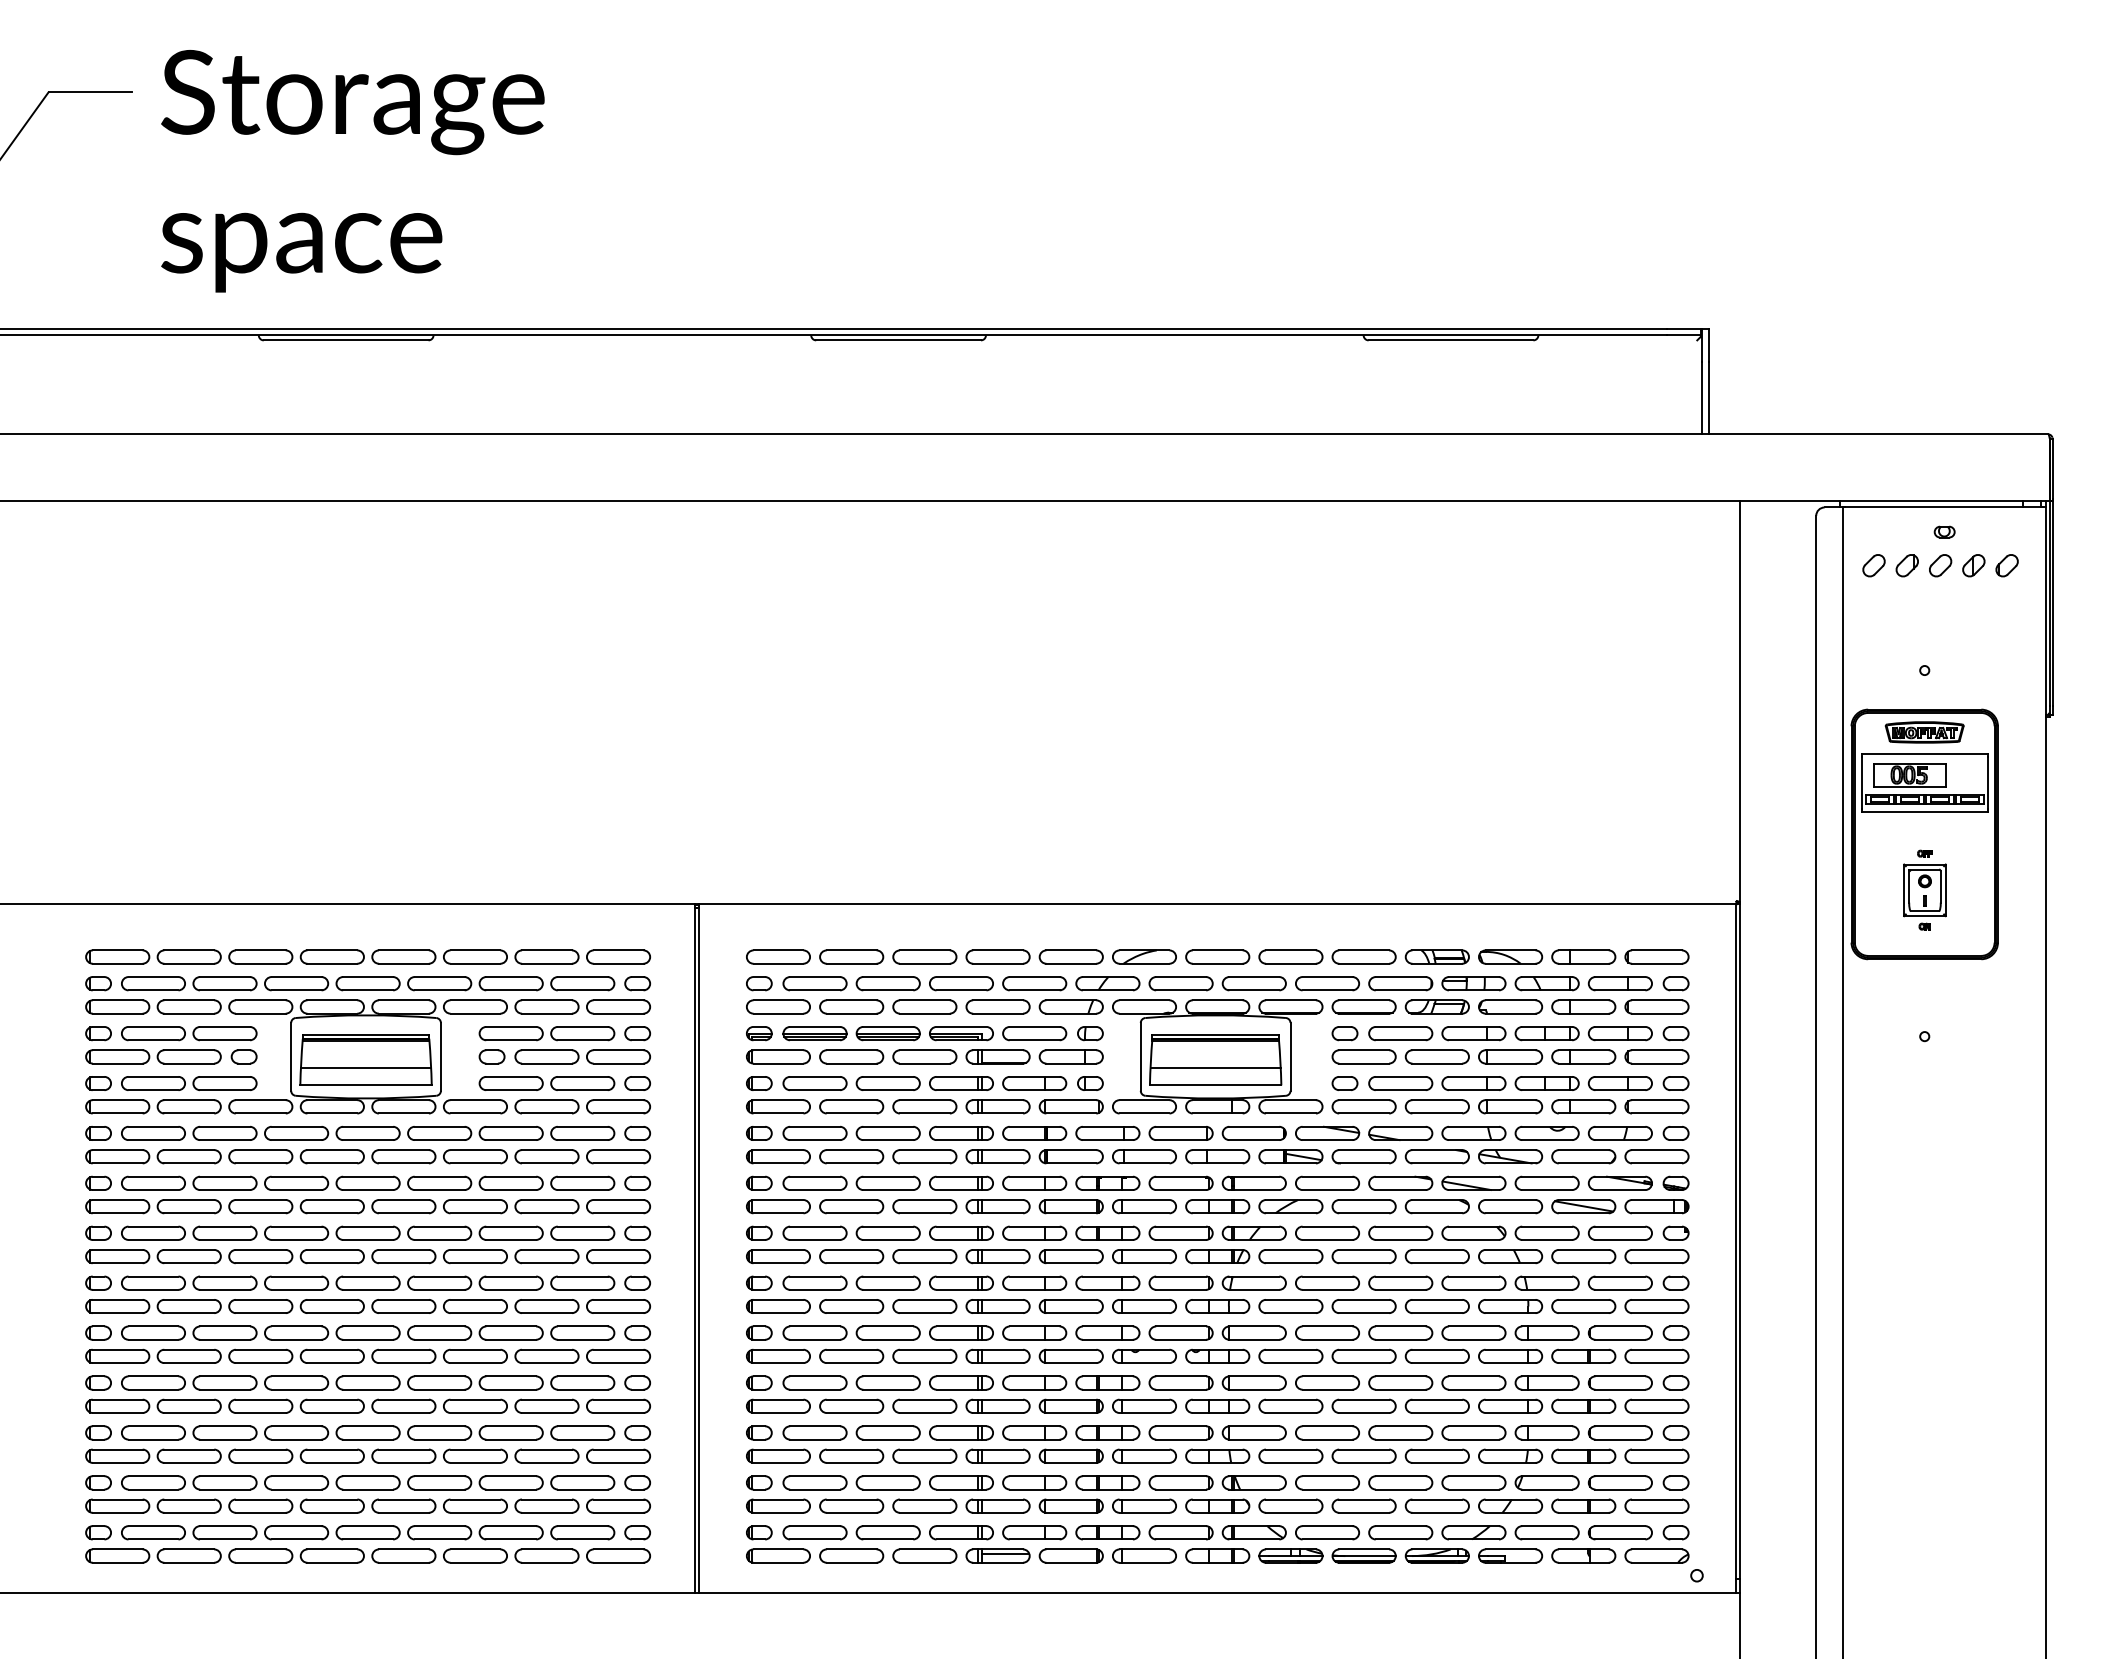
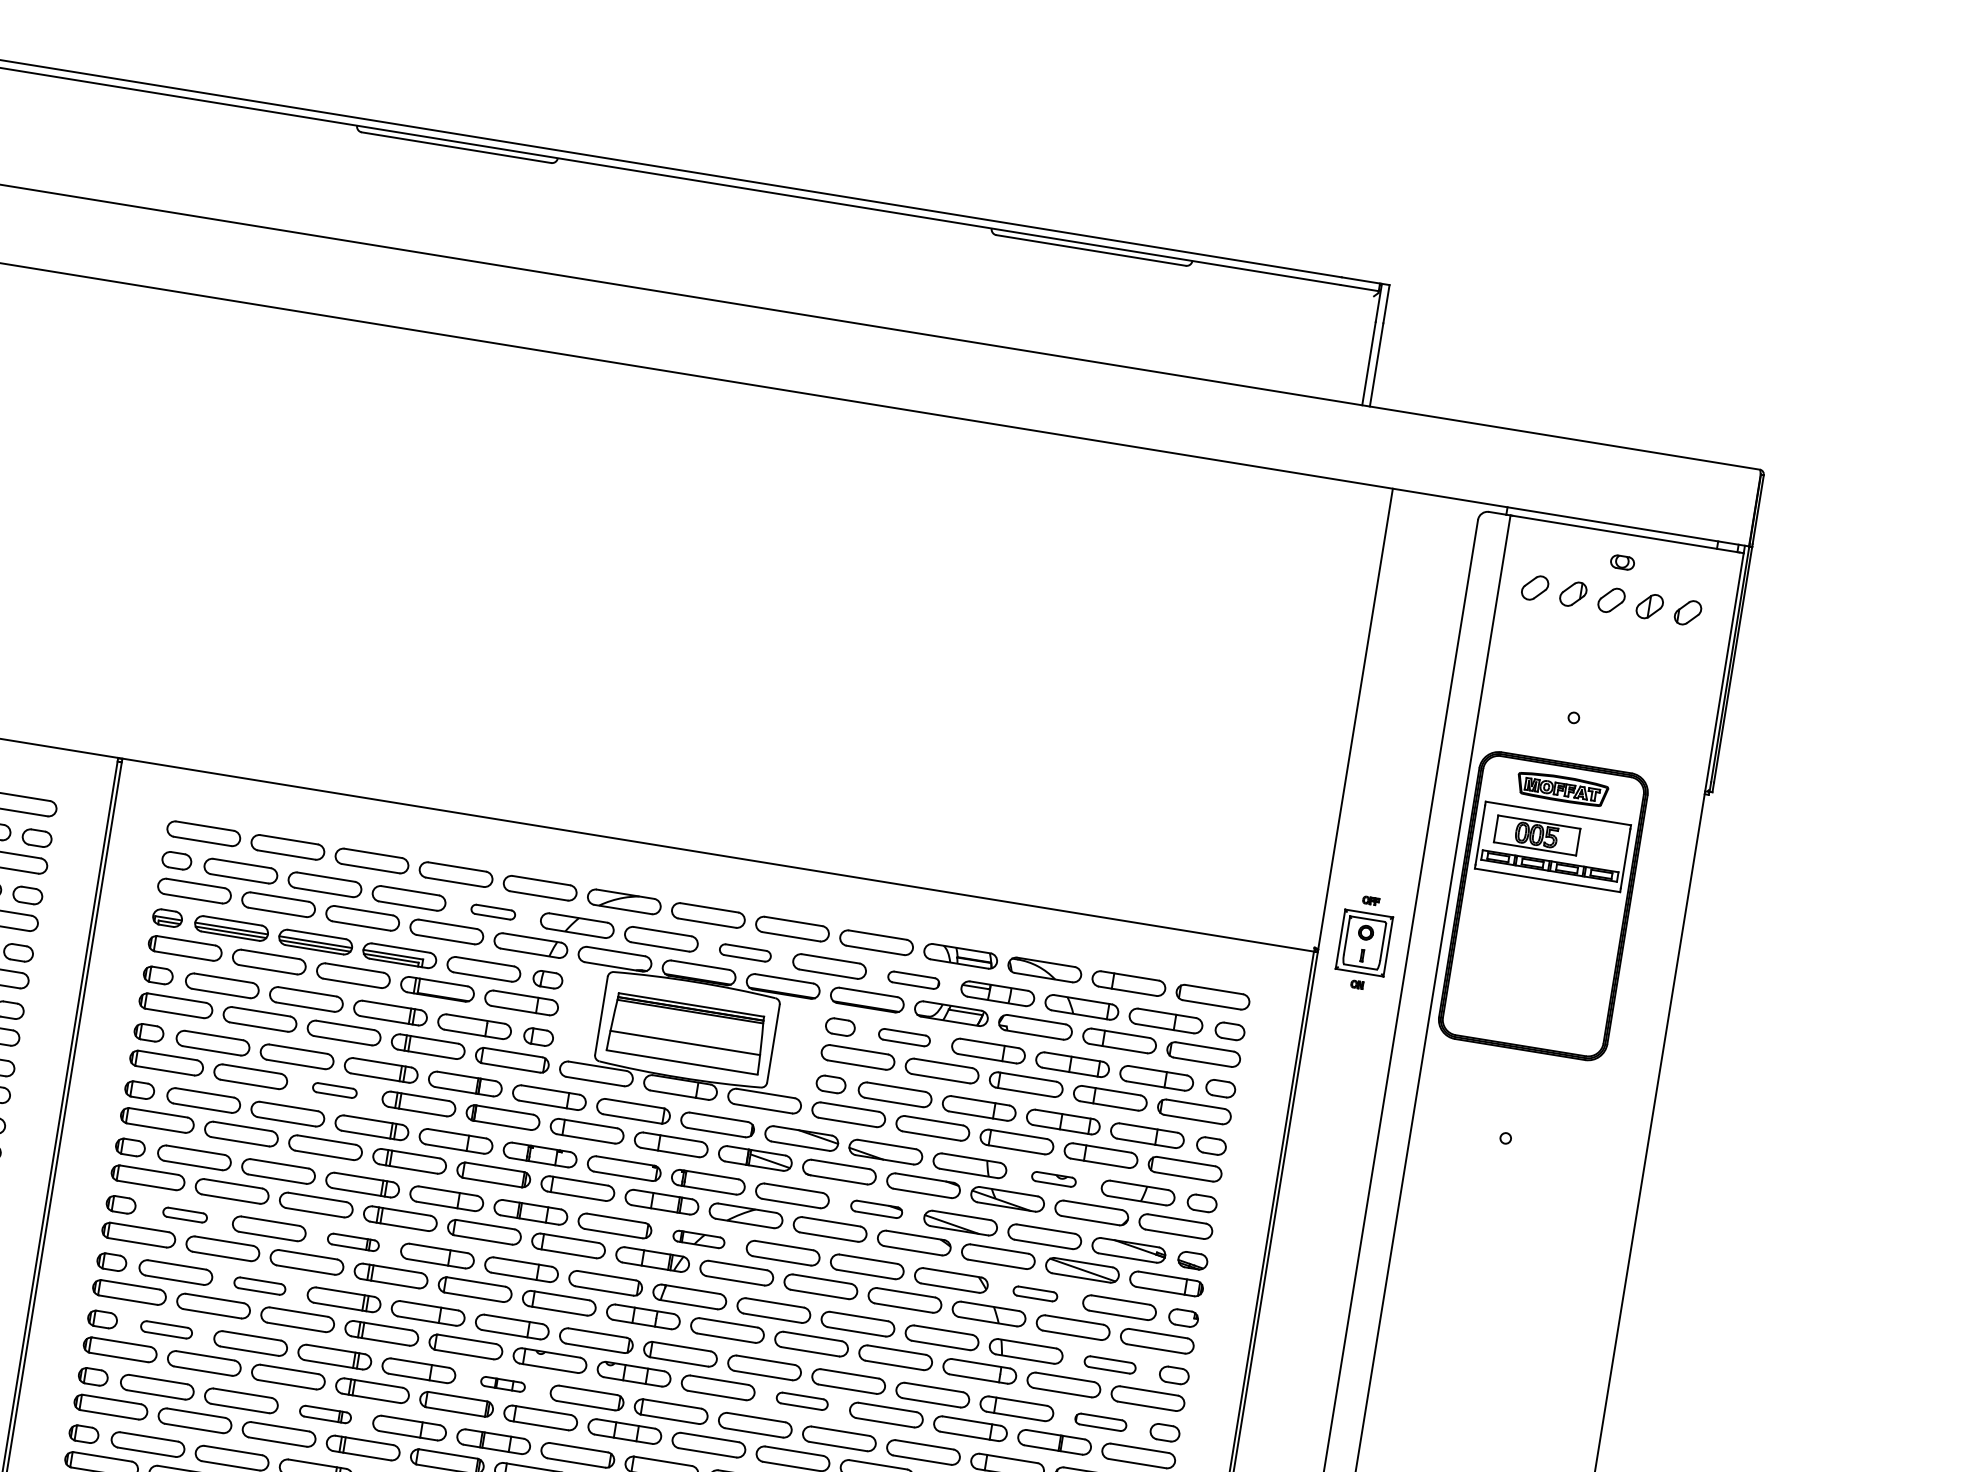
part: (1924, 889) -> (1364, 942), moved
part: (1034, 983) -> (493, 911), size x0.6
part: (1253, 983) -> (744, 952), size x0.7
part: (1400, 983) -> (913, 979), size x0.7
part: (1400, 1033) -> (904, 1037), size x0.7
part: (1546, 1133) -> (1053, 1179), size x0.6
part: (924, 1156) -> (334, 1090), size x0.6
part: (1400, 1182) -> (876, 1208), size x0.7
part: (1253, 1232) -> (698, 1238), size x0.7
part: (1546, 1232) -> (1034, 1293), size x0.6
part: (814, 1282) -> (184, 1214), size x0.6
part: (961, 1282) -> (353, 1241), size x0.7
part: (1619, 1282) -> (1109, 1364), size x0.7
part: (887, 1332) -> (259, 1285), size x0.7
part: (1619, 1332) -> (1100, 1421), size x0.7
part: (1363, 1355) -> (801, 1400), size x0.7
part: (814, 1382) -> (166, 1329), size x0.7
part: (1107, 1382) -> (502, 1383), size x0.6
part: (961, 1432) -> (325, 1413), size x0.7

